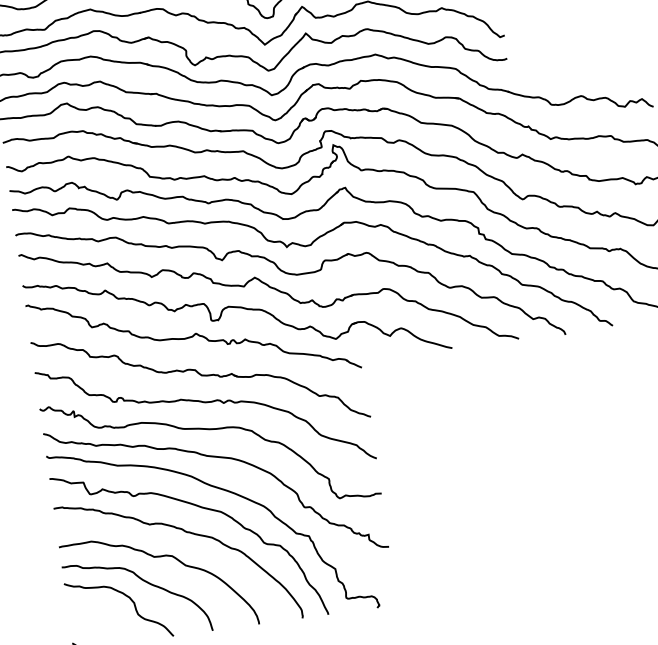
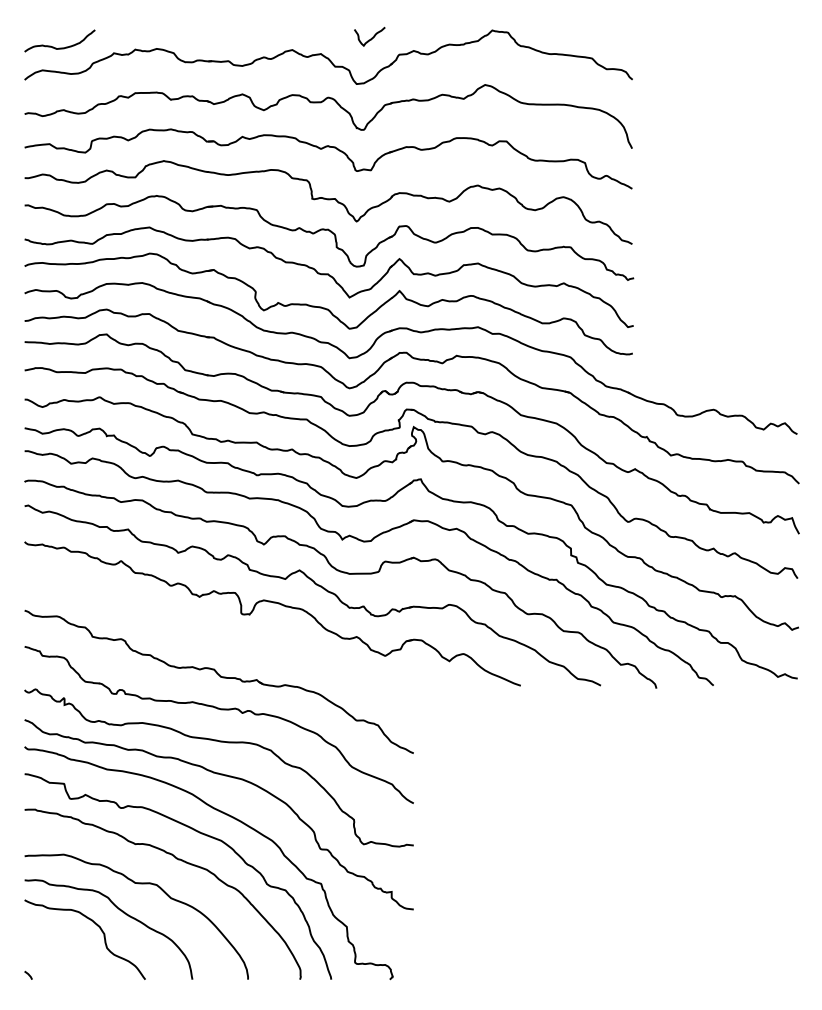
part: (193, 336) -> (217, 629), removed

